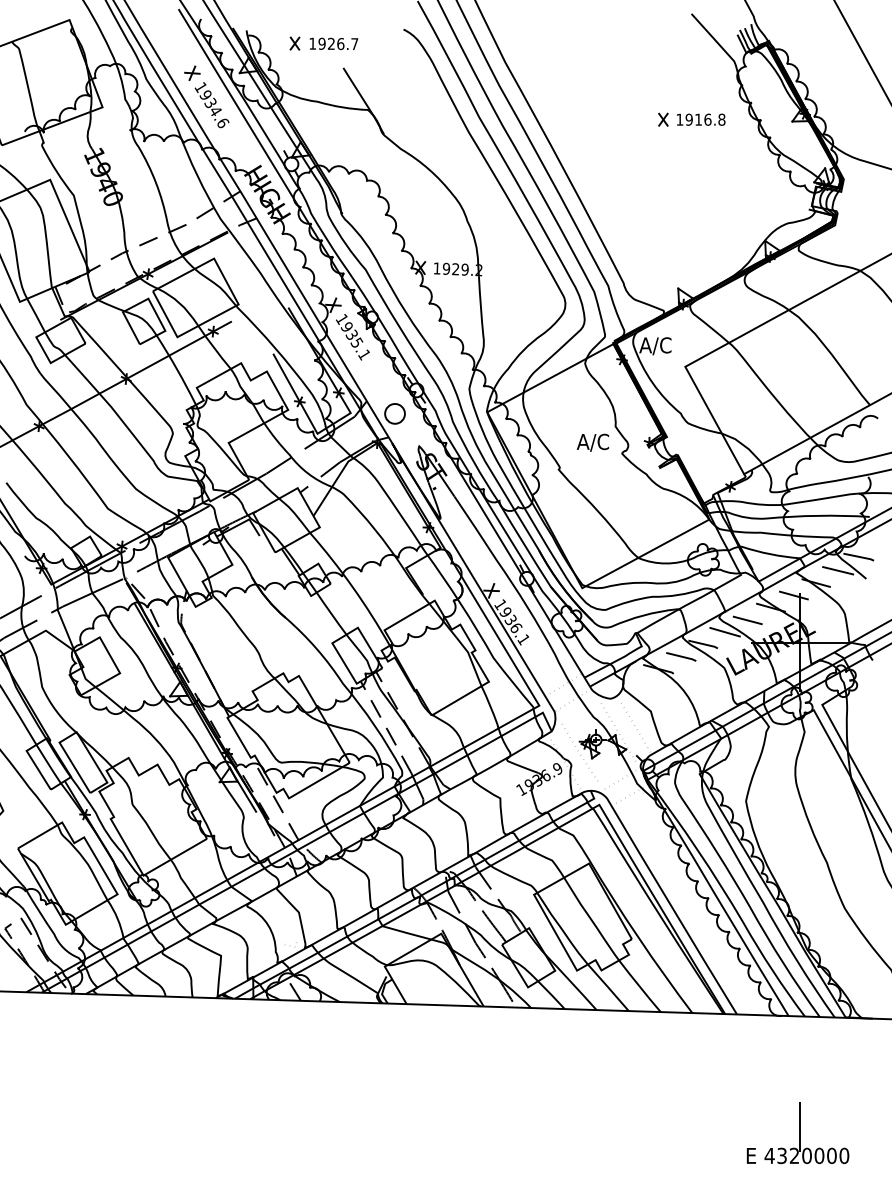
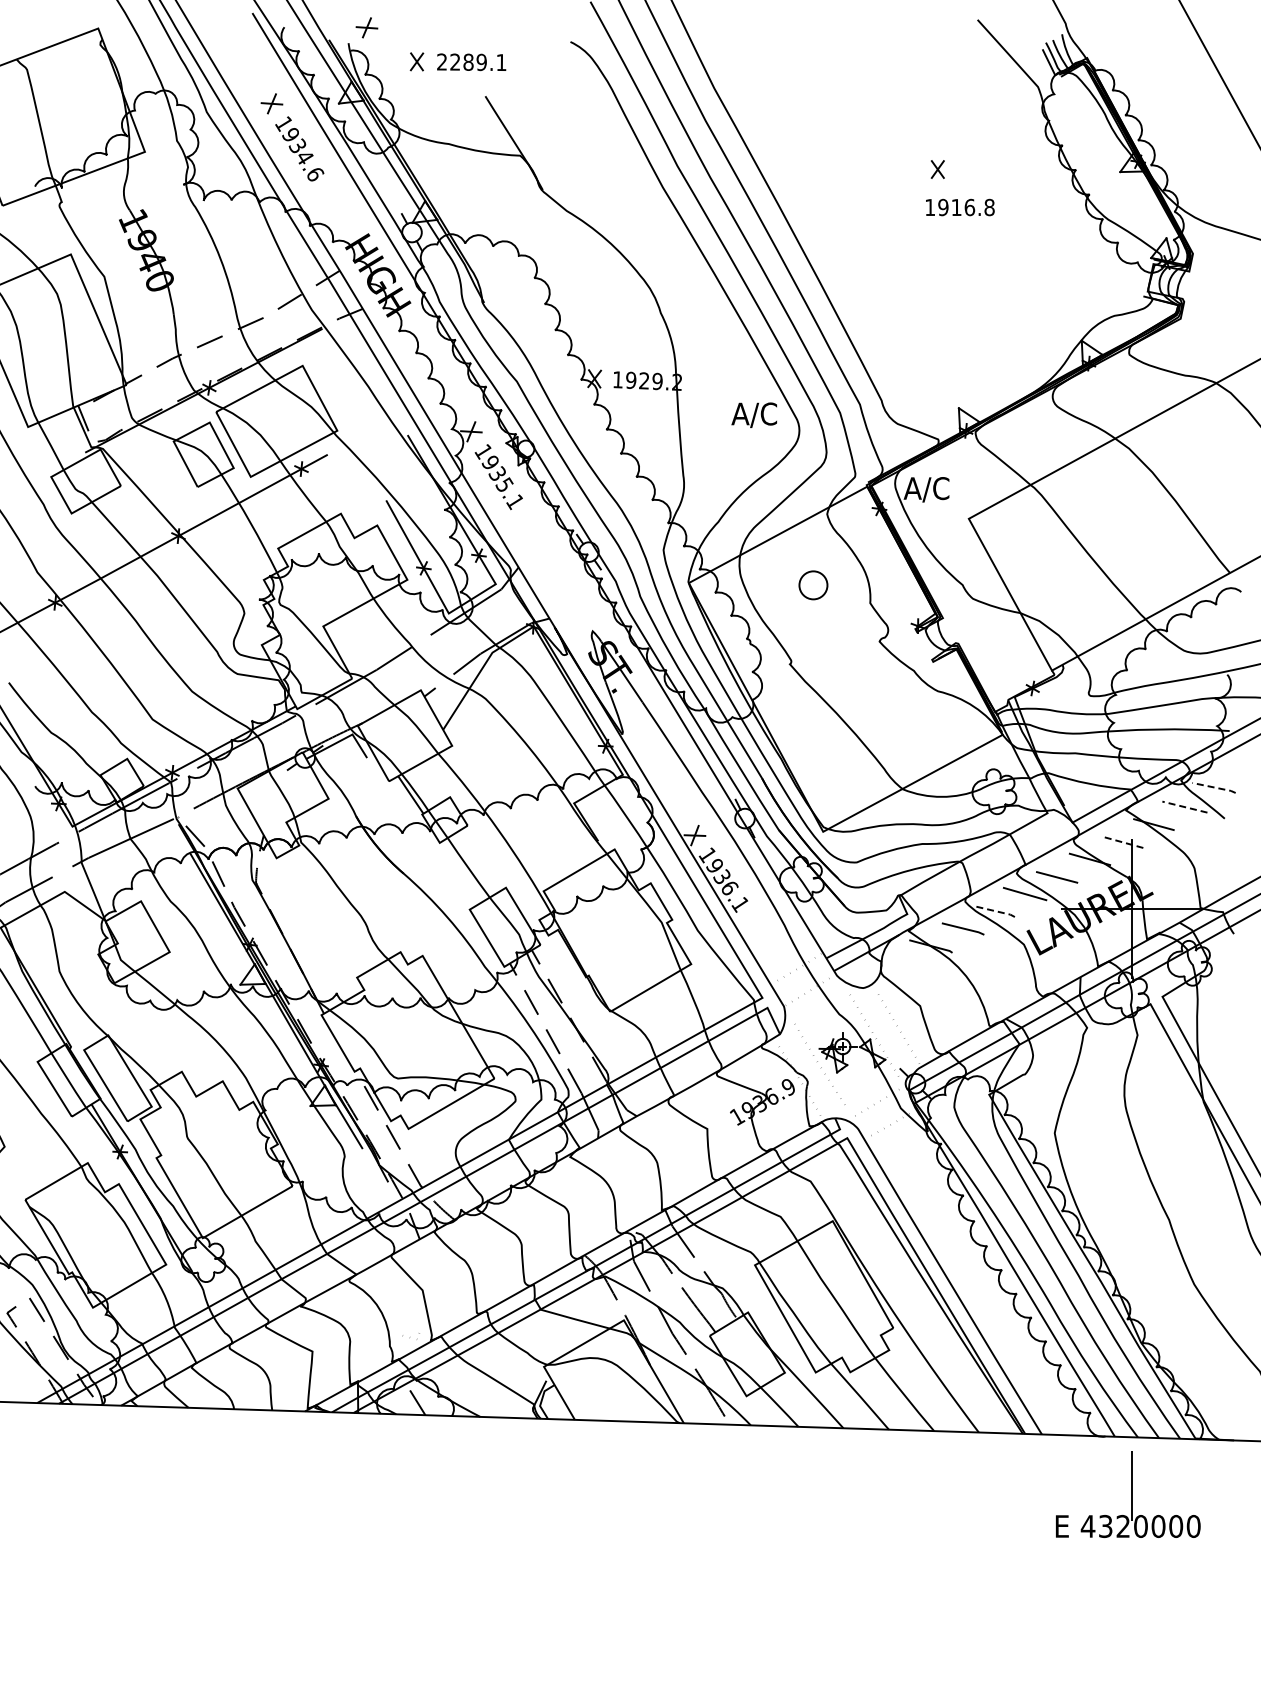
part: (259, 19) -> (366, 27), added
text: (333, 44) -> (471, 62), 1926.7 -> 2289.1
text: (701, 119) -> (960, 207), moved
part: (395, 413) -> (813, 585), moved
text: (592, 442) -> (753, 414), moved
line: (859, 556) -> (1214, 787), solid -> dashed
line: (837, 571) -> (1184, 807), solid -> dashed
line: (793, 595) -> (1122, 842), solid -> dashed
line: (704, 644) -> (995, 911), solid -> dashed
part: (798, 1133) -> (1128, 1494), moved

